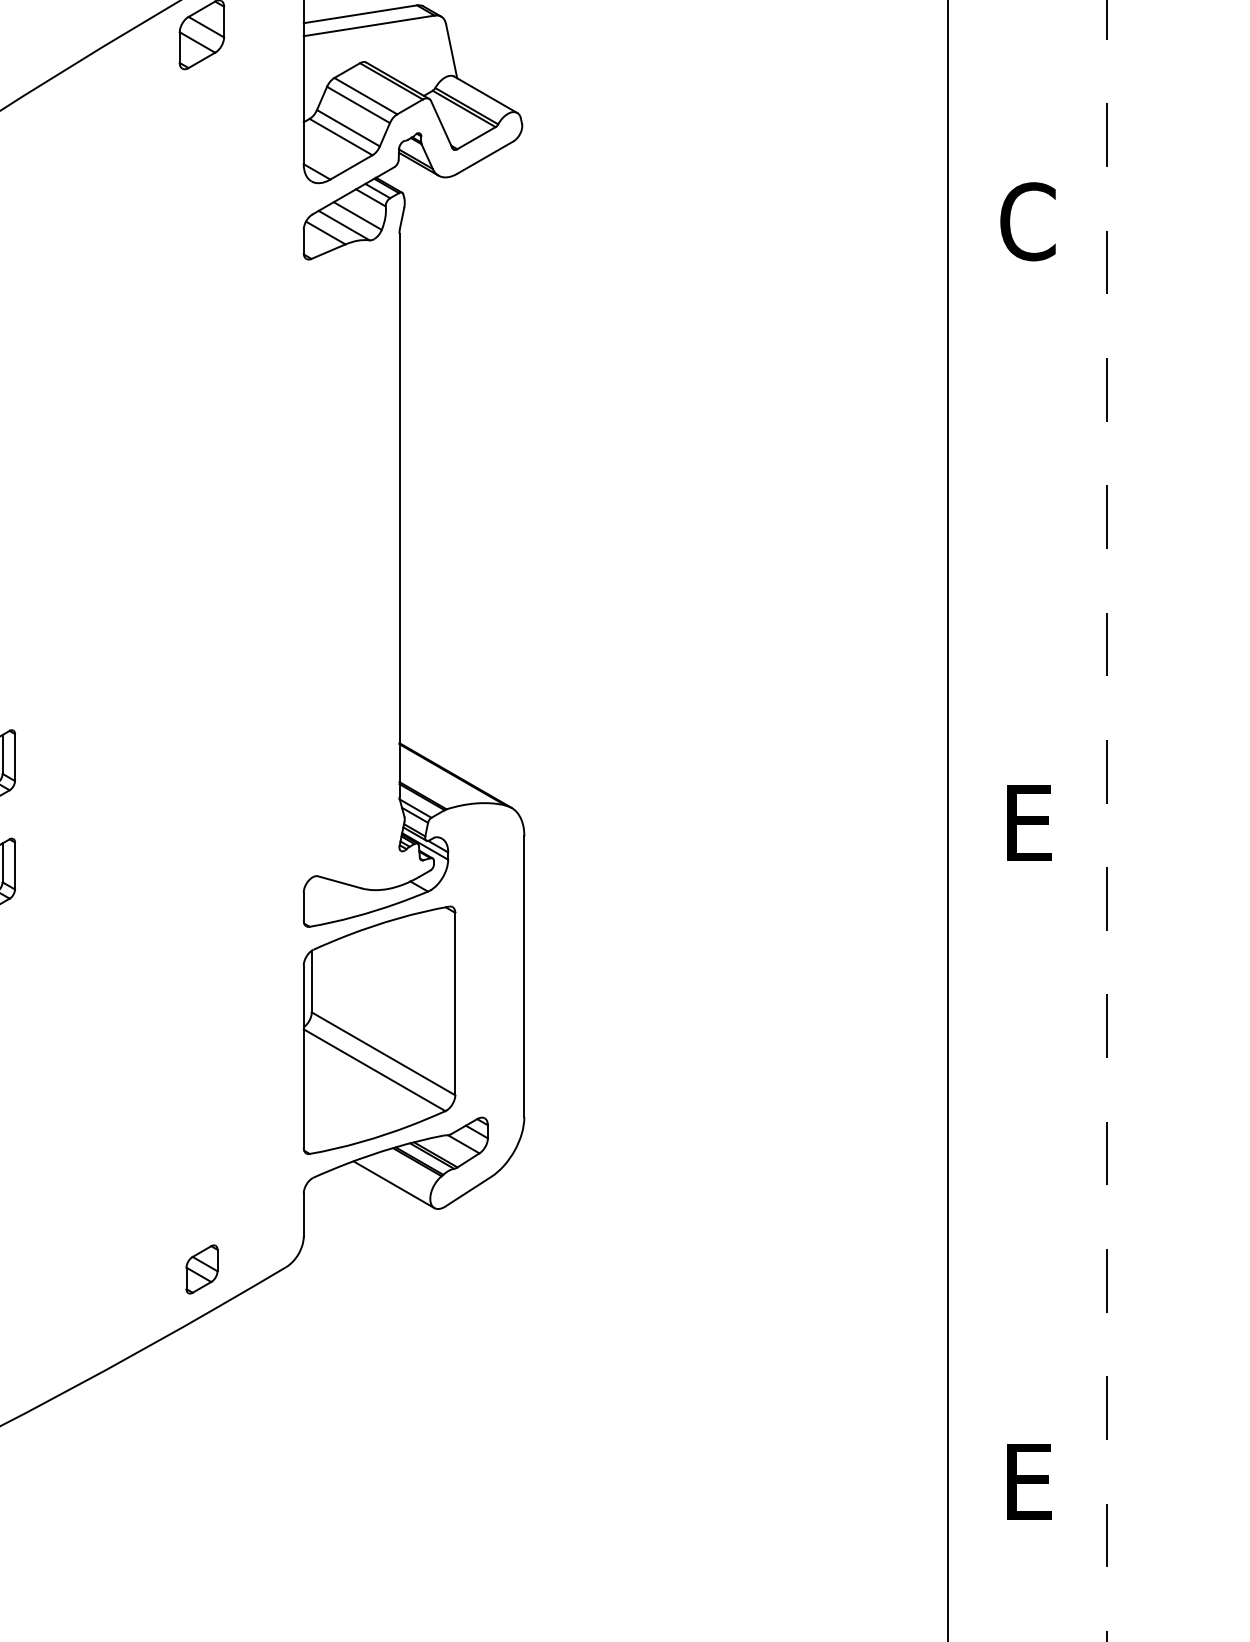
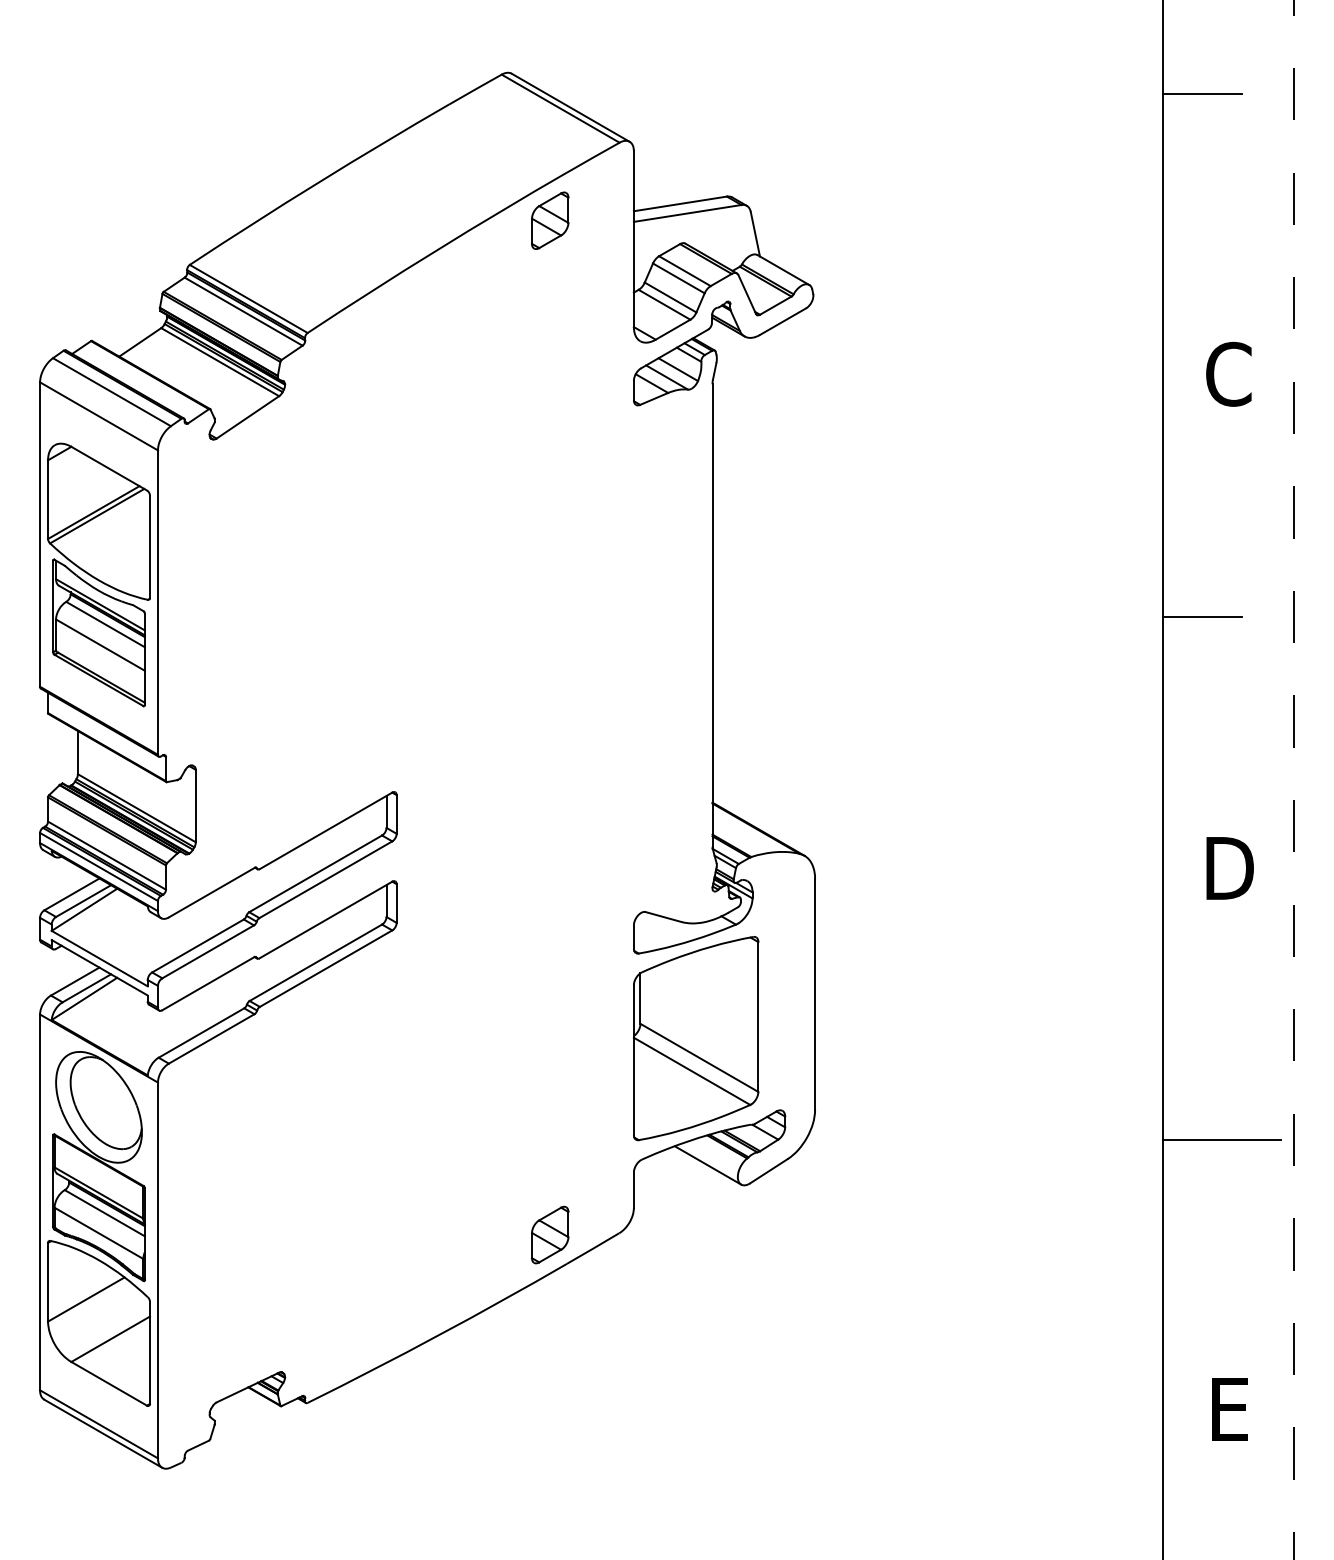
line: (995, 517) -> (1202, 617), added
text: (1028, 823) -> (1229, 868), E -> D
line: (1019, 1153) -> (1221, 1139), added
part: (202, 1268) -> (550, 1234), size x1.43

